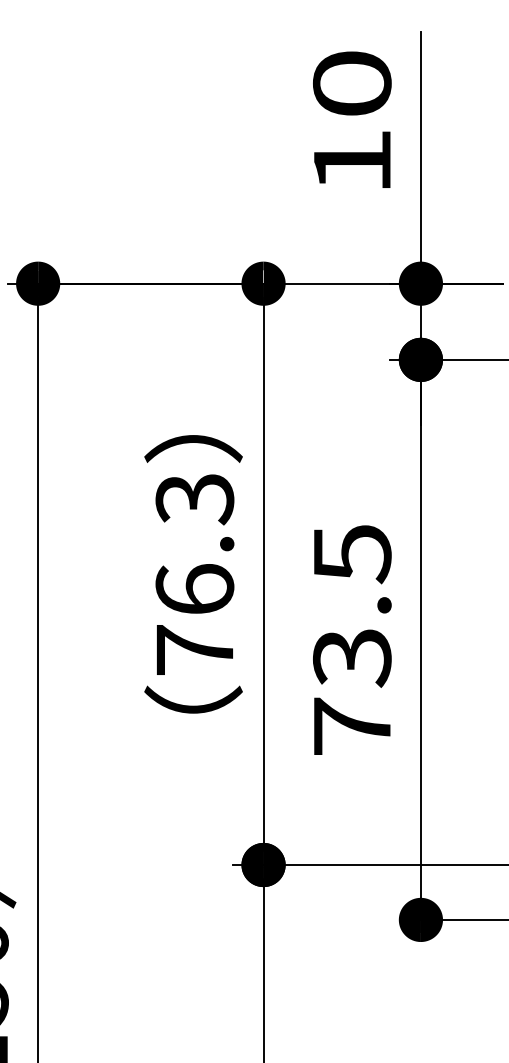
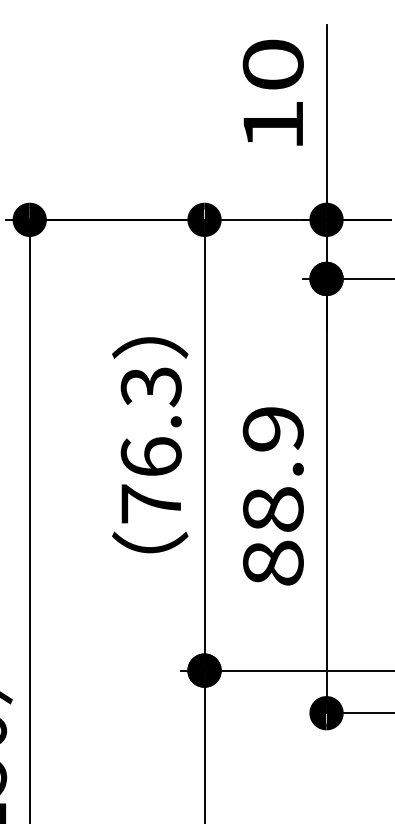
text: (351, 640) -> (272, 496), 73.5 -> 88.9

